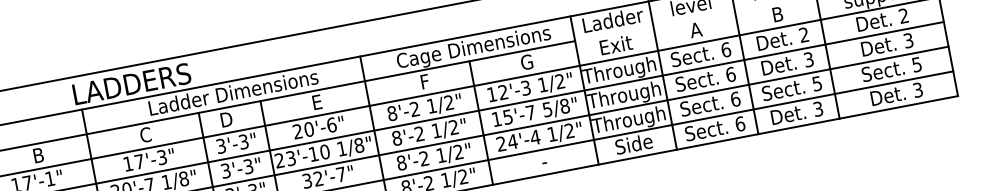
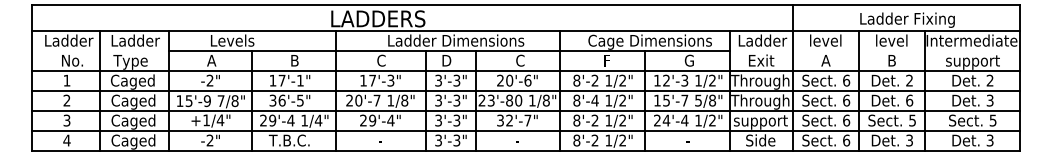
text: (808, 59) -> (909, 100), 3 -> 6
text: (317, 101) -> (520, 60), E -> C
text: (629, 120) -> (760, 121), Through -> support
text: (418, 133) -> (594, 100), 8'-2 -> 8'-4
text: (313, 154) -> (509, 100), 23'-10 -> 23'-80

